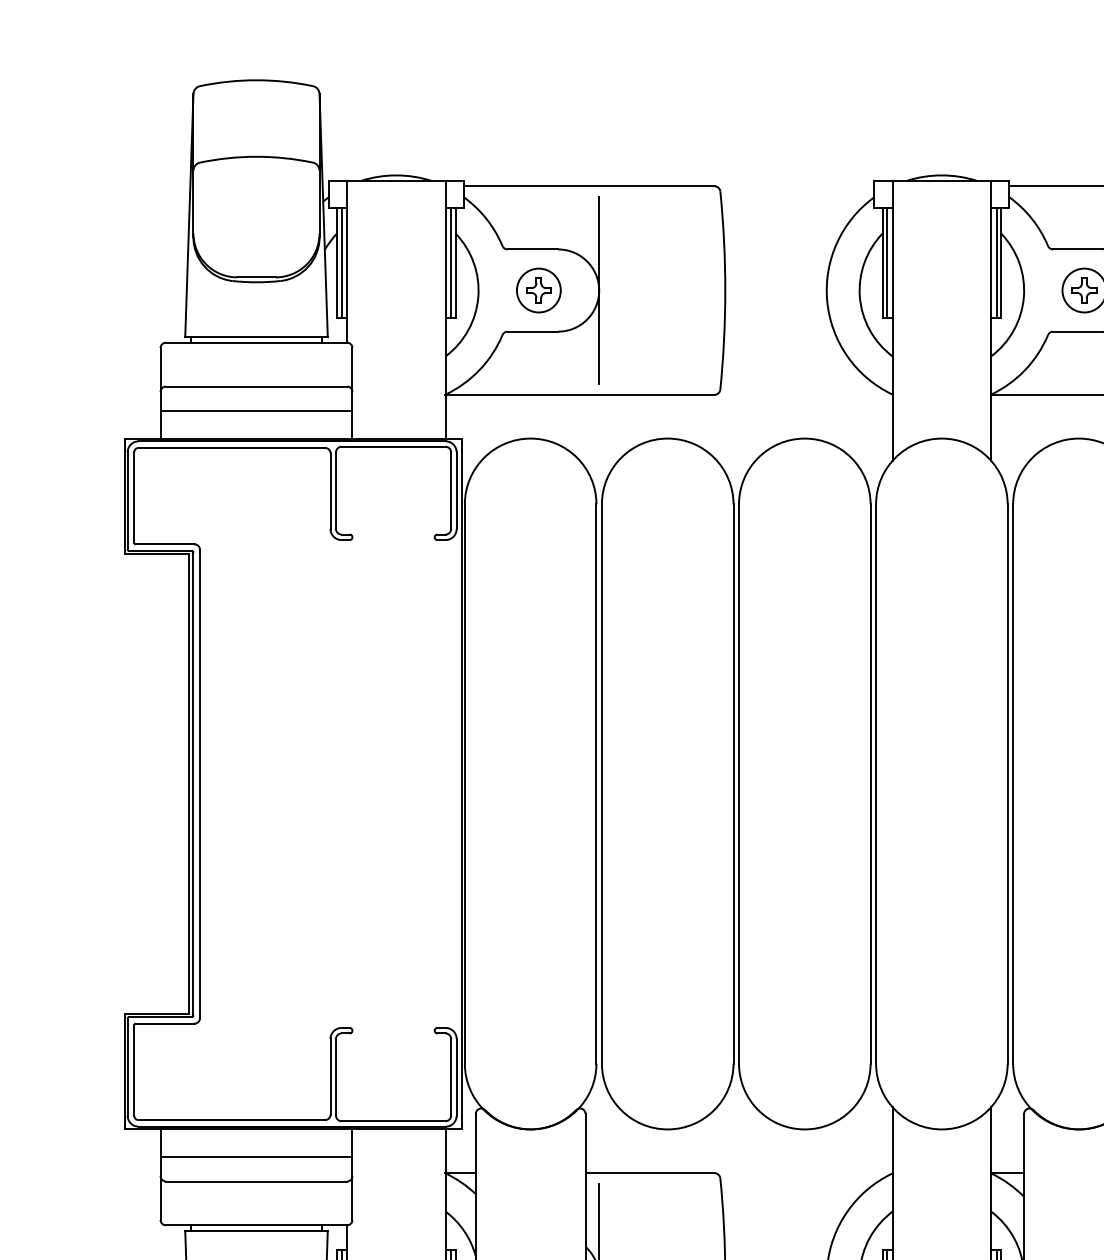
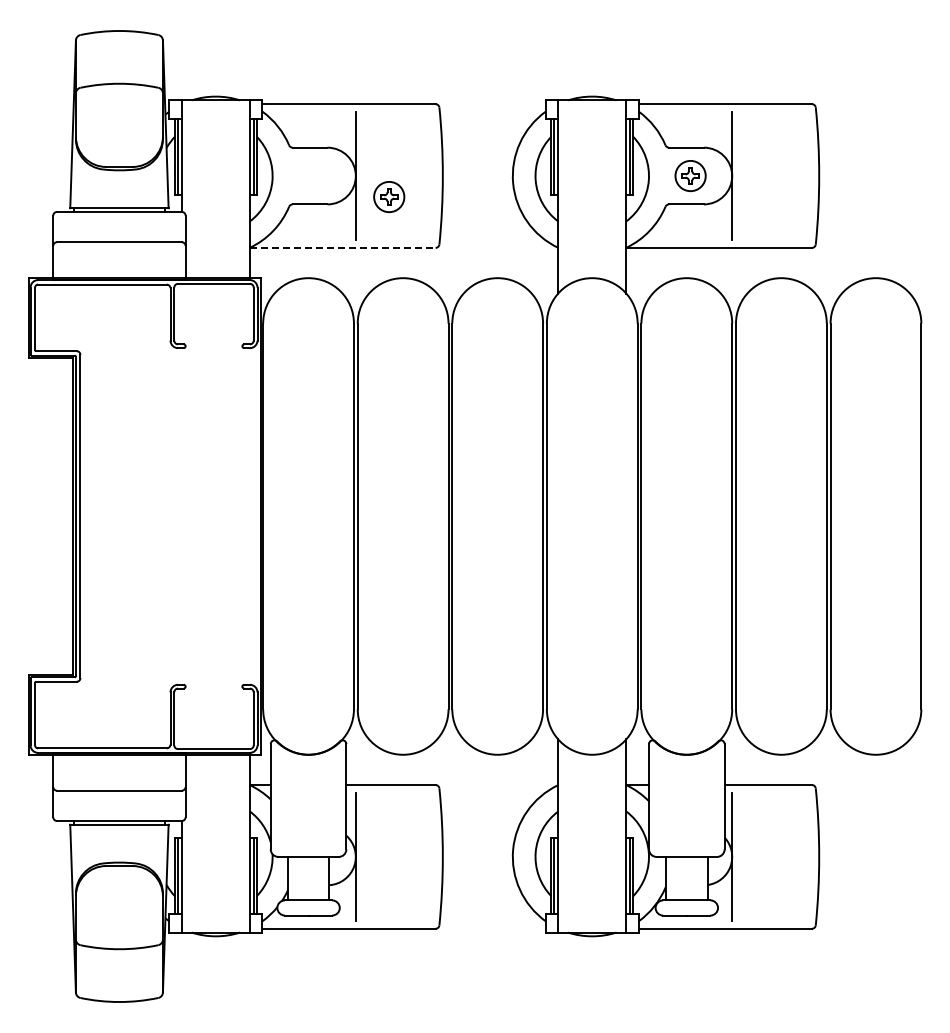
part: (539, 291) -> (389, 197), moved
line: (579, 394) -> (342, 247), solid -> dashed
line: (256, 411) -> (119, 259), removed
line: (256, 1156) -> (119, 773), removed

